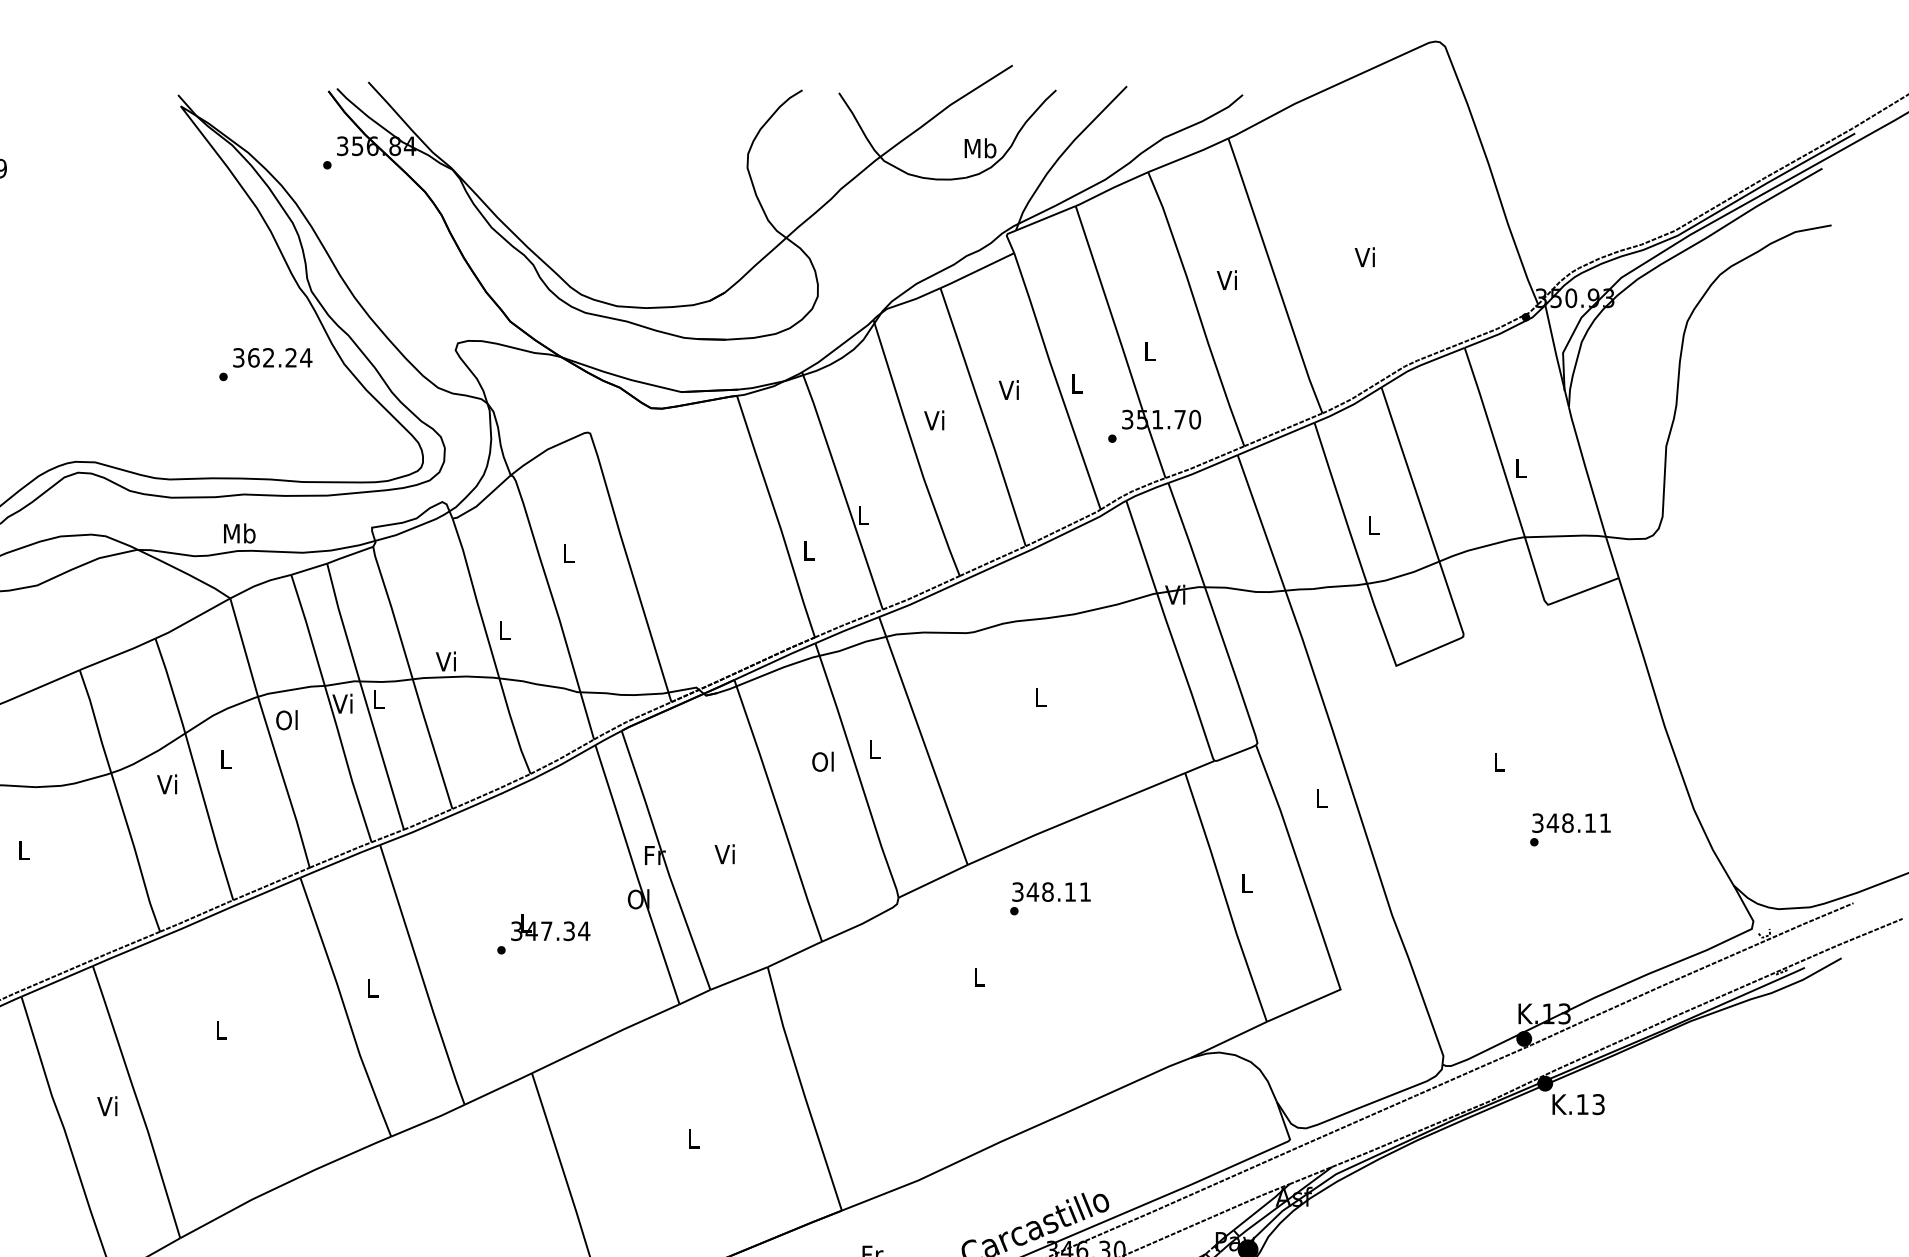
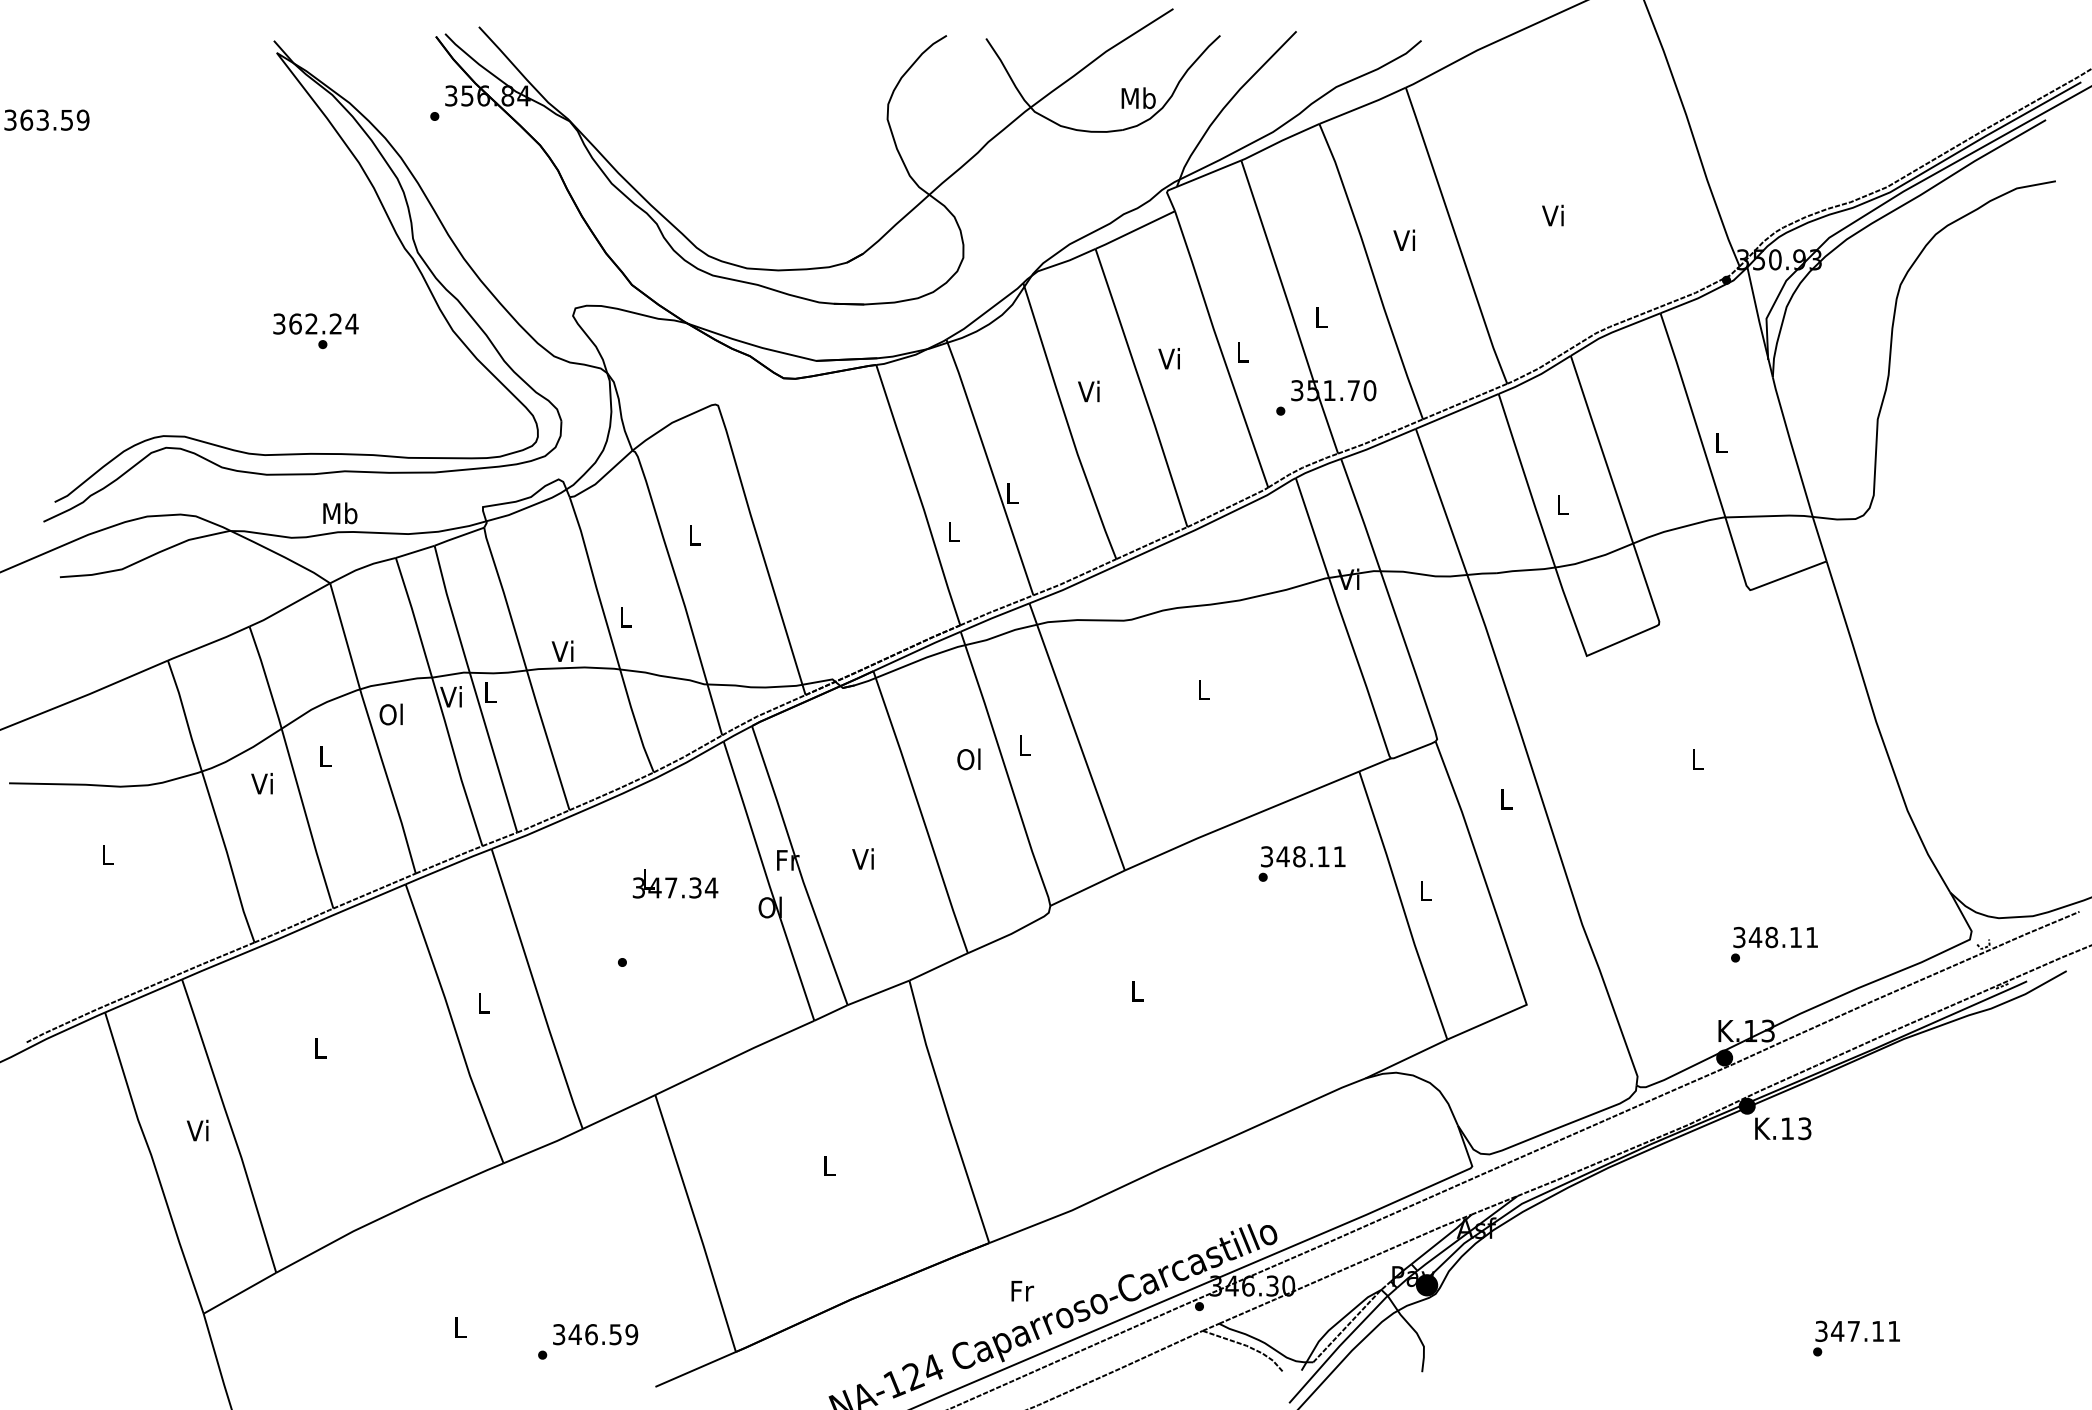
text: (272, 357) -> (315, 323), moved
text: (1570, 829) -> (1774, 944), moved
text: (1049, 898) -> (1301, 863), moved
text: (550, 927) -> (675, 883), moved

